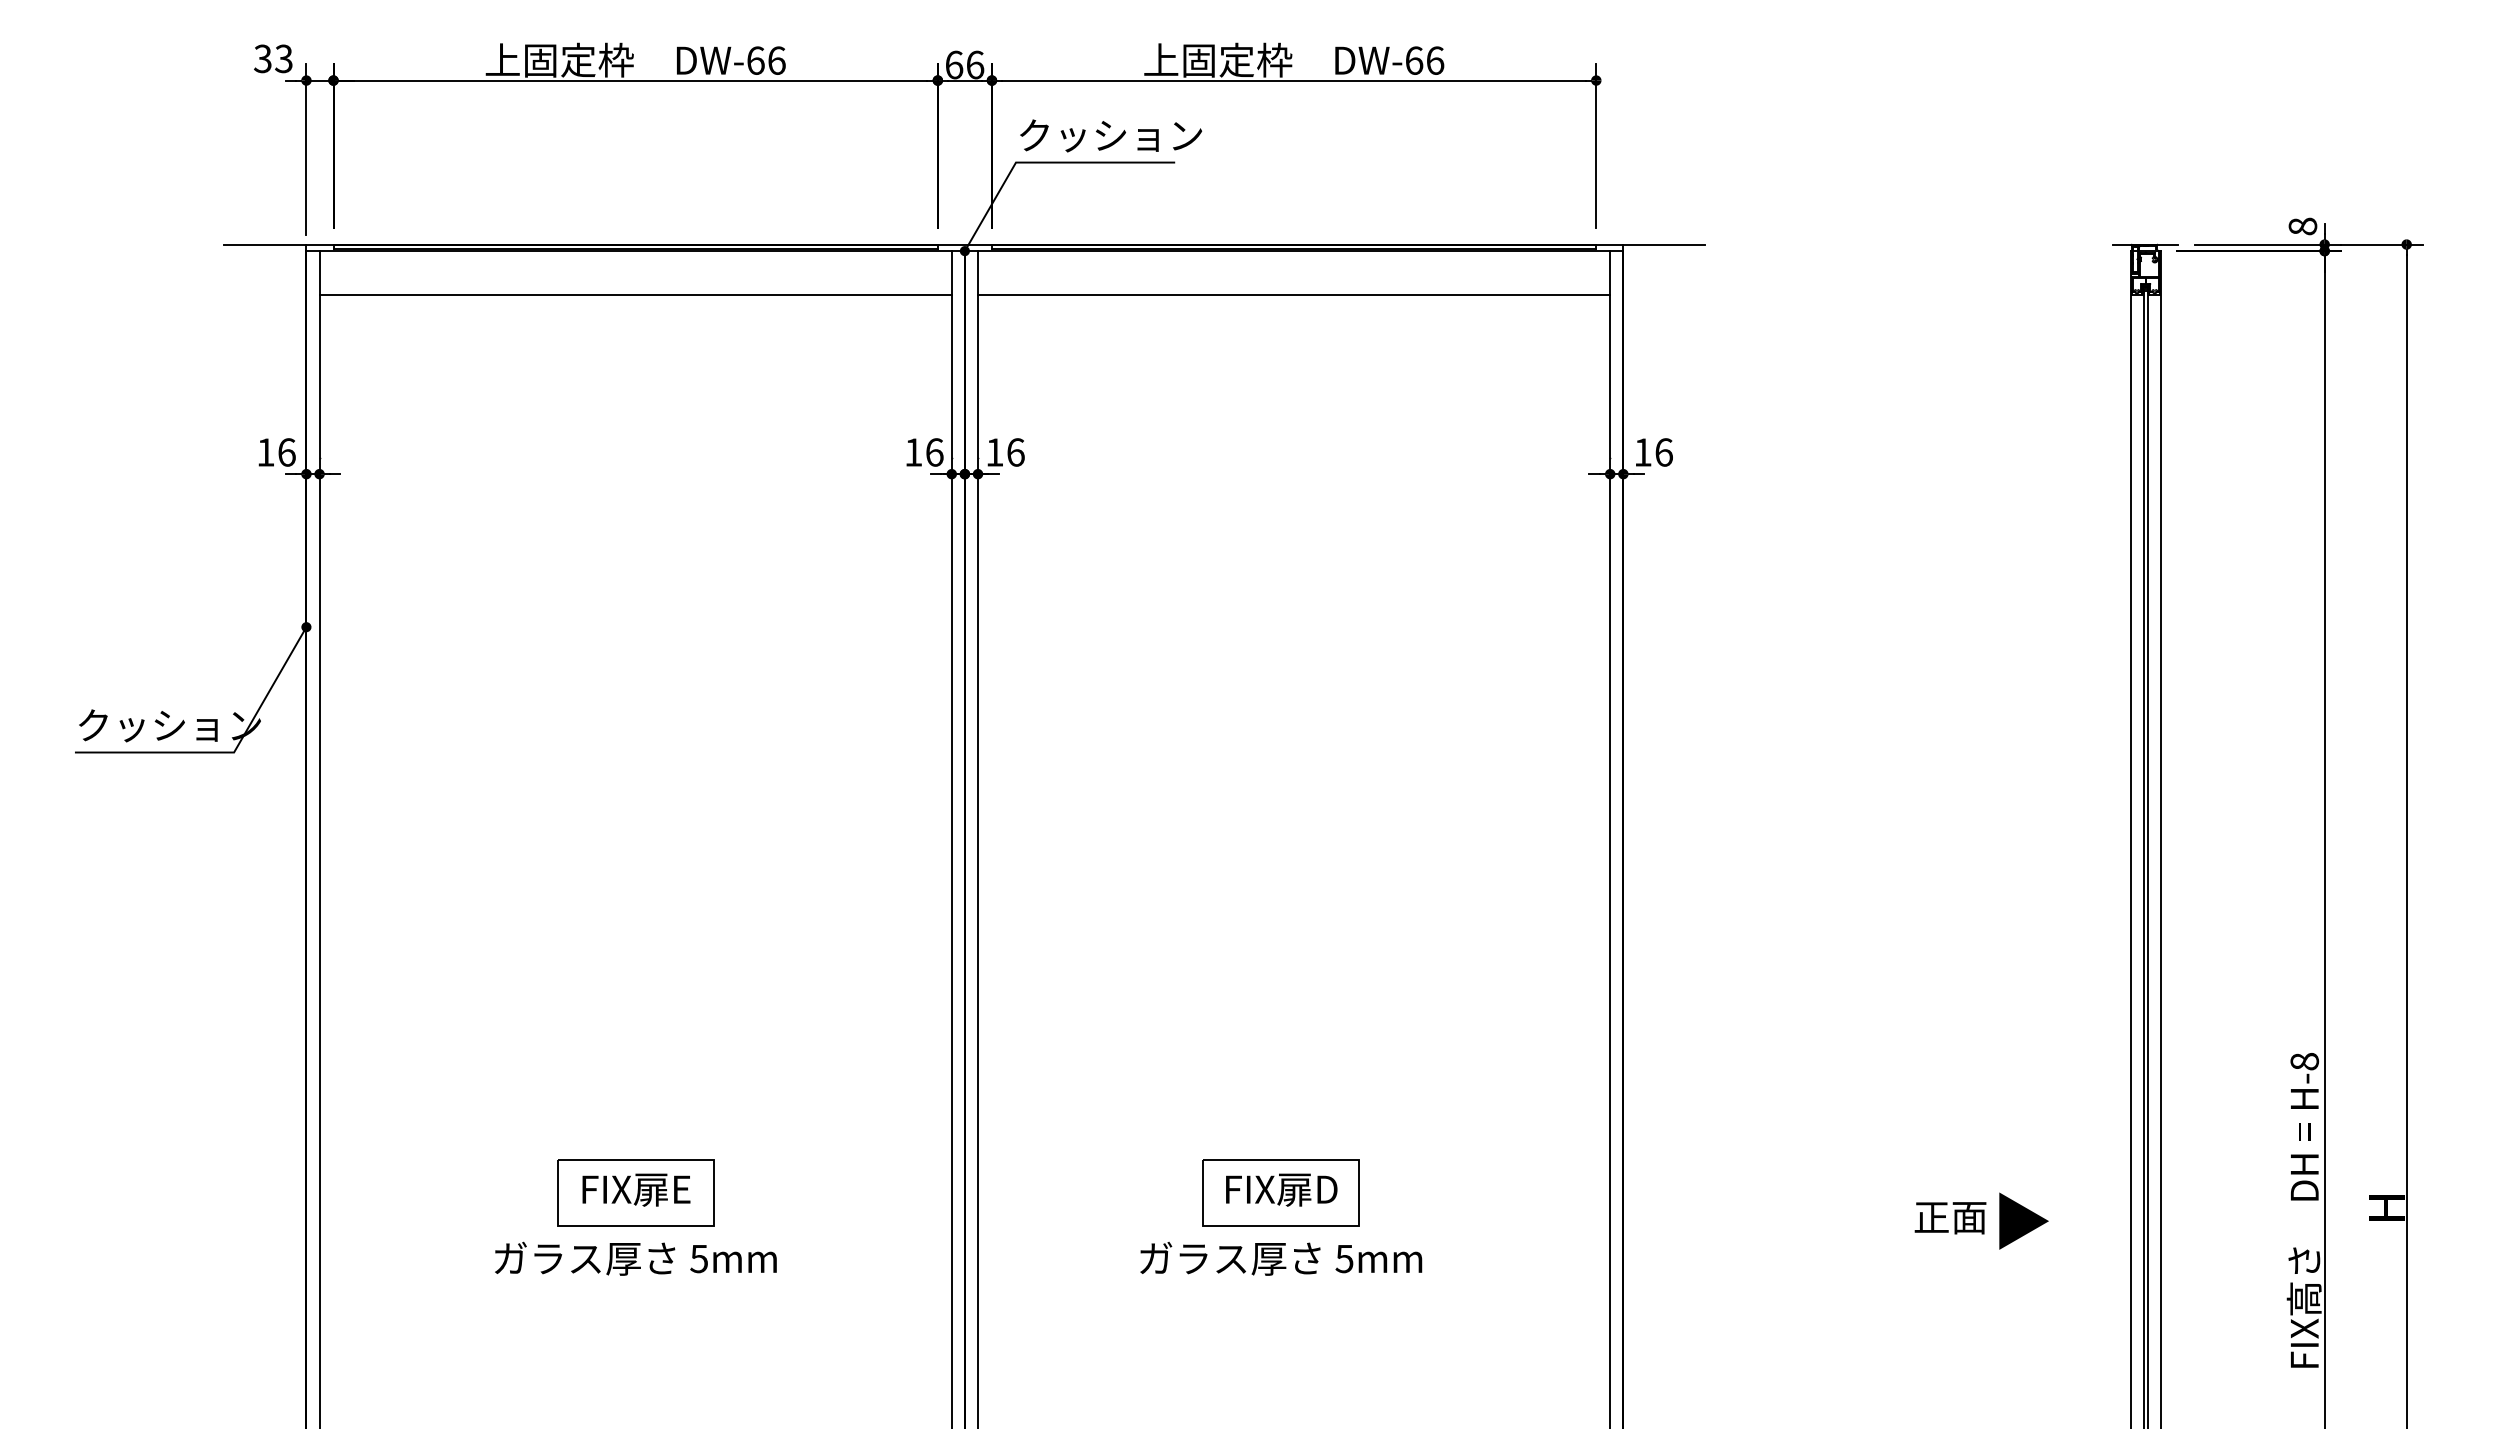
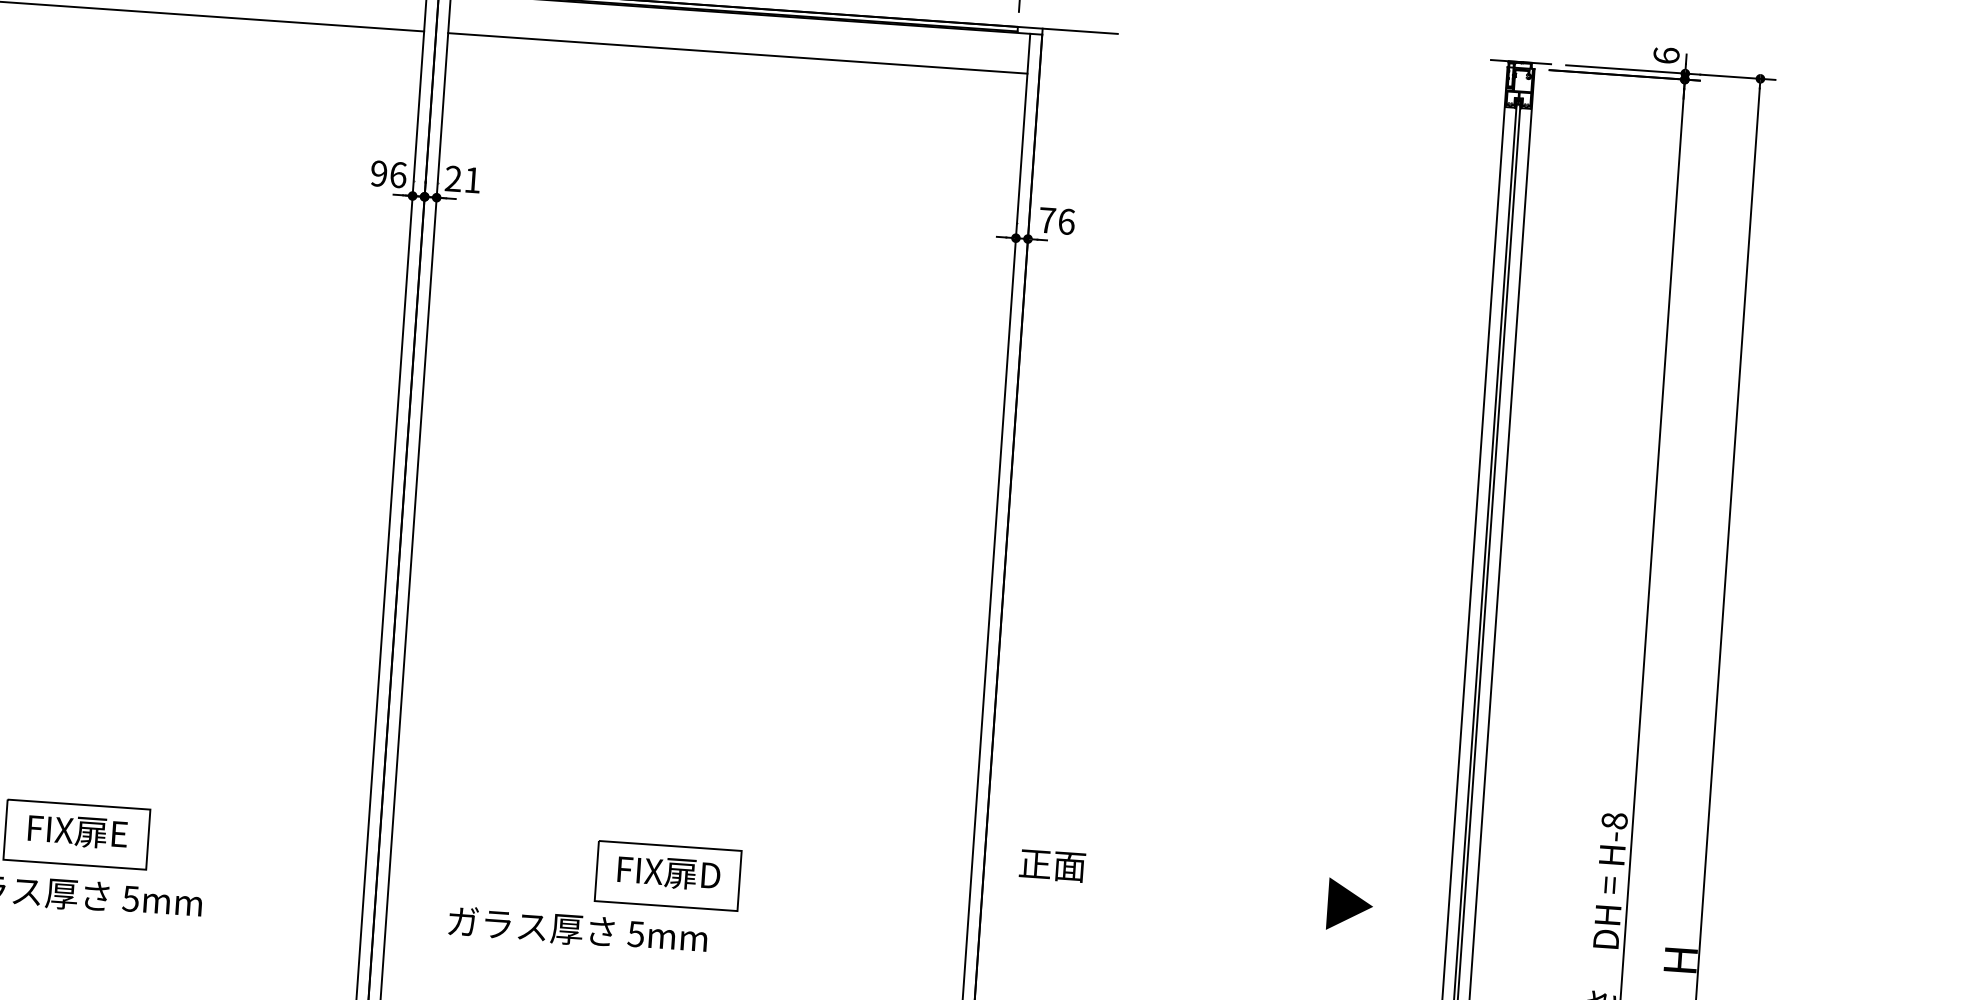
text: (2302, 226) -> (1666, 55), 8 -> 6
text: (913, 452) -> (378, 173), 16 -> 96
text: (1005, 452) -> (463, 179), 16 -> 21
text: (1642, 452) -> (1046, 220), 16 -> 76
text: (1950, 1218) -> (1052, 866), moved
part: (2023, 1220) -> (1349, 904), moved
text: (1281, 1258) -> (578, 929), moved

